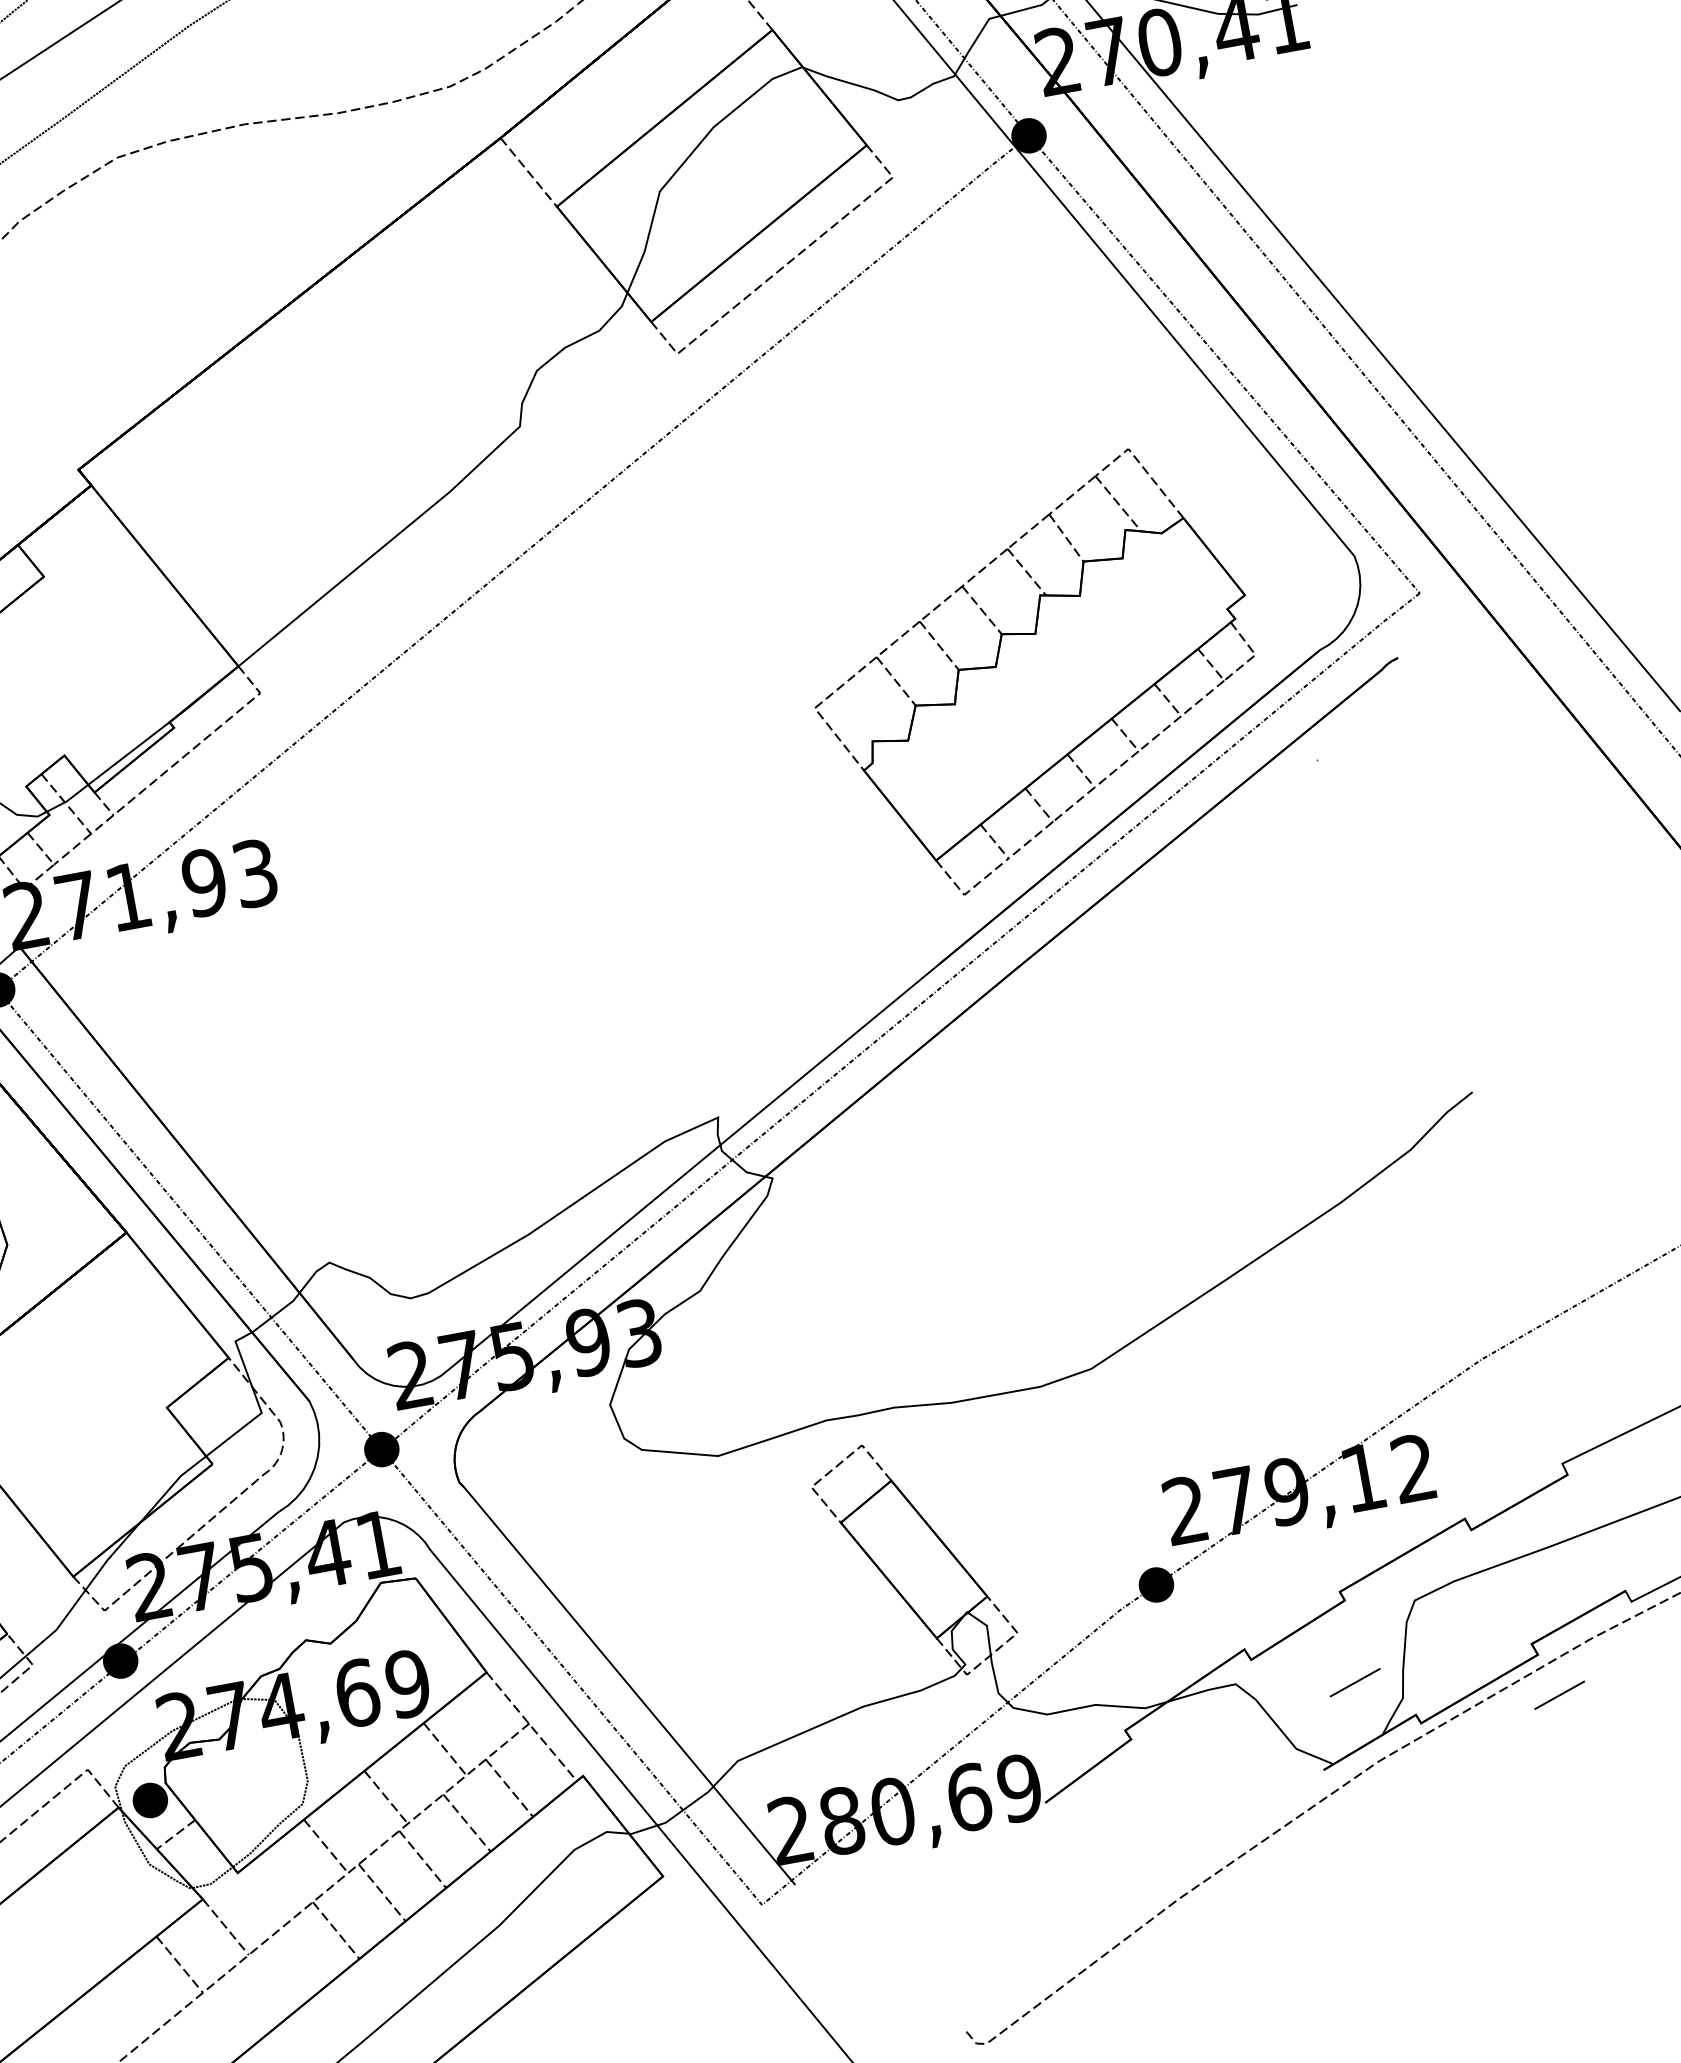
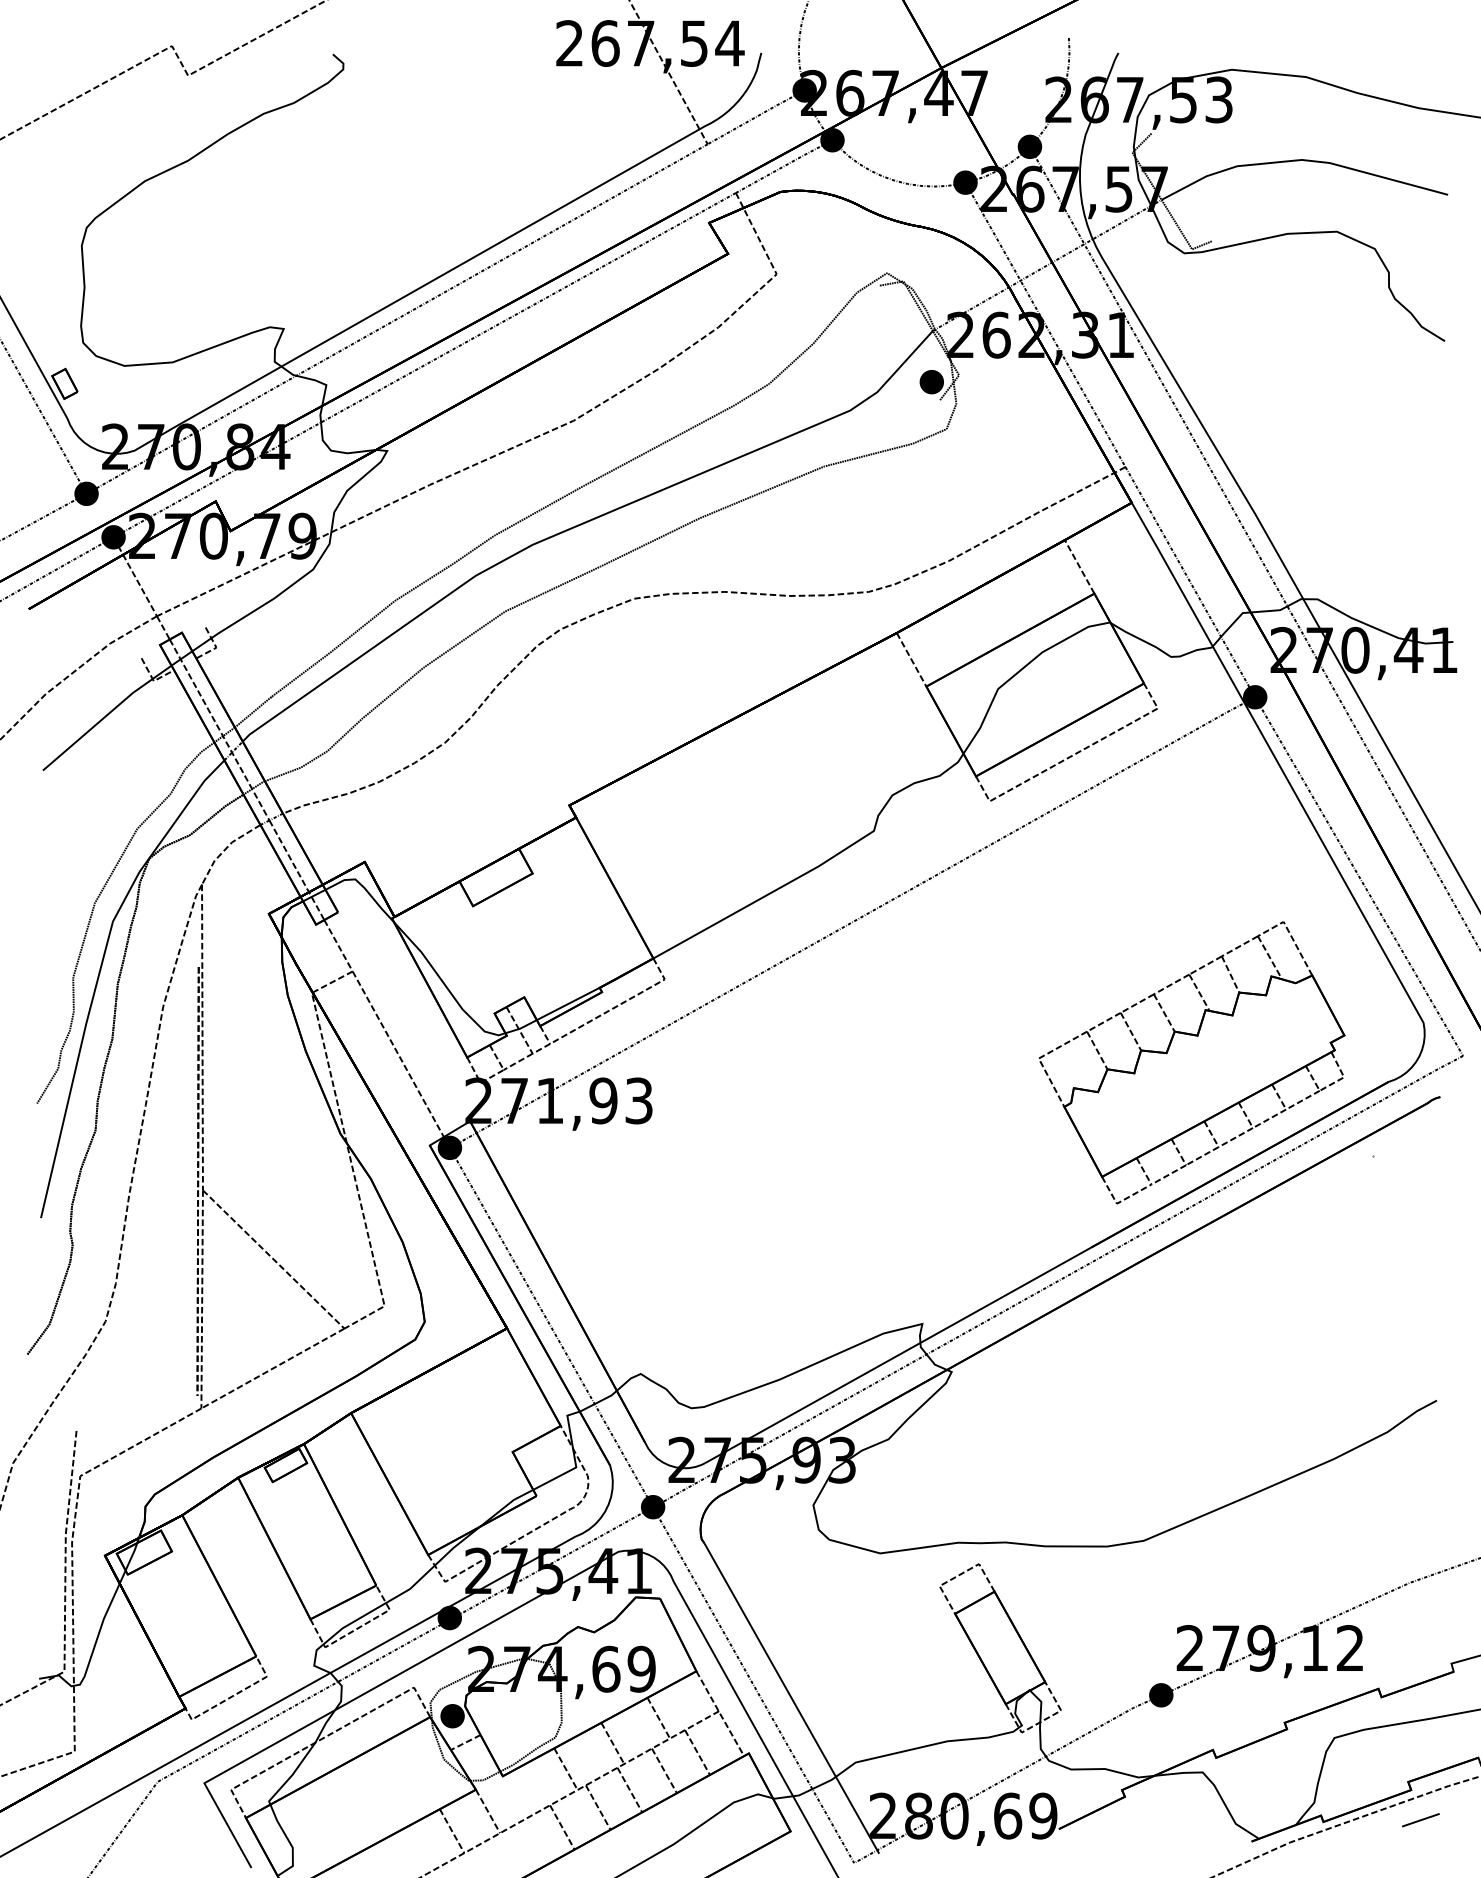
line: (1354, 1683) -> (1283, 1786), removed

